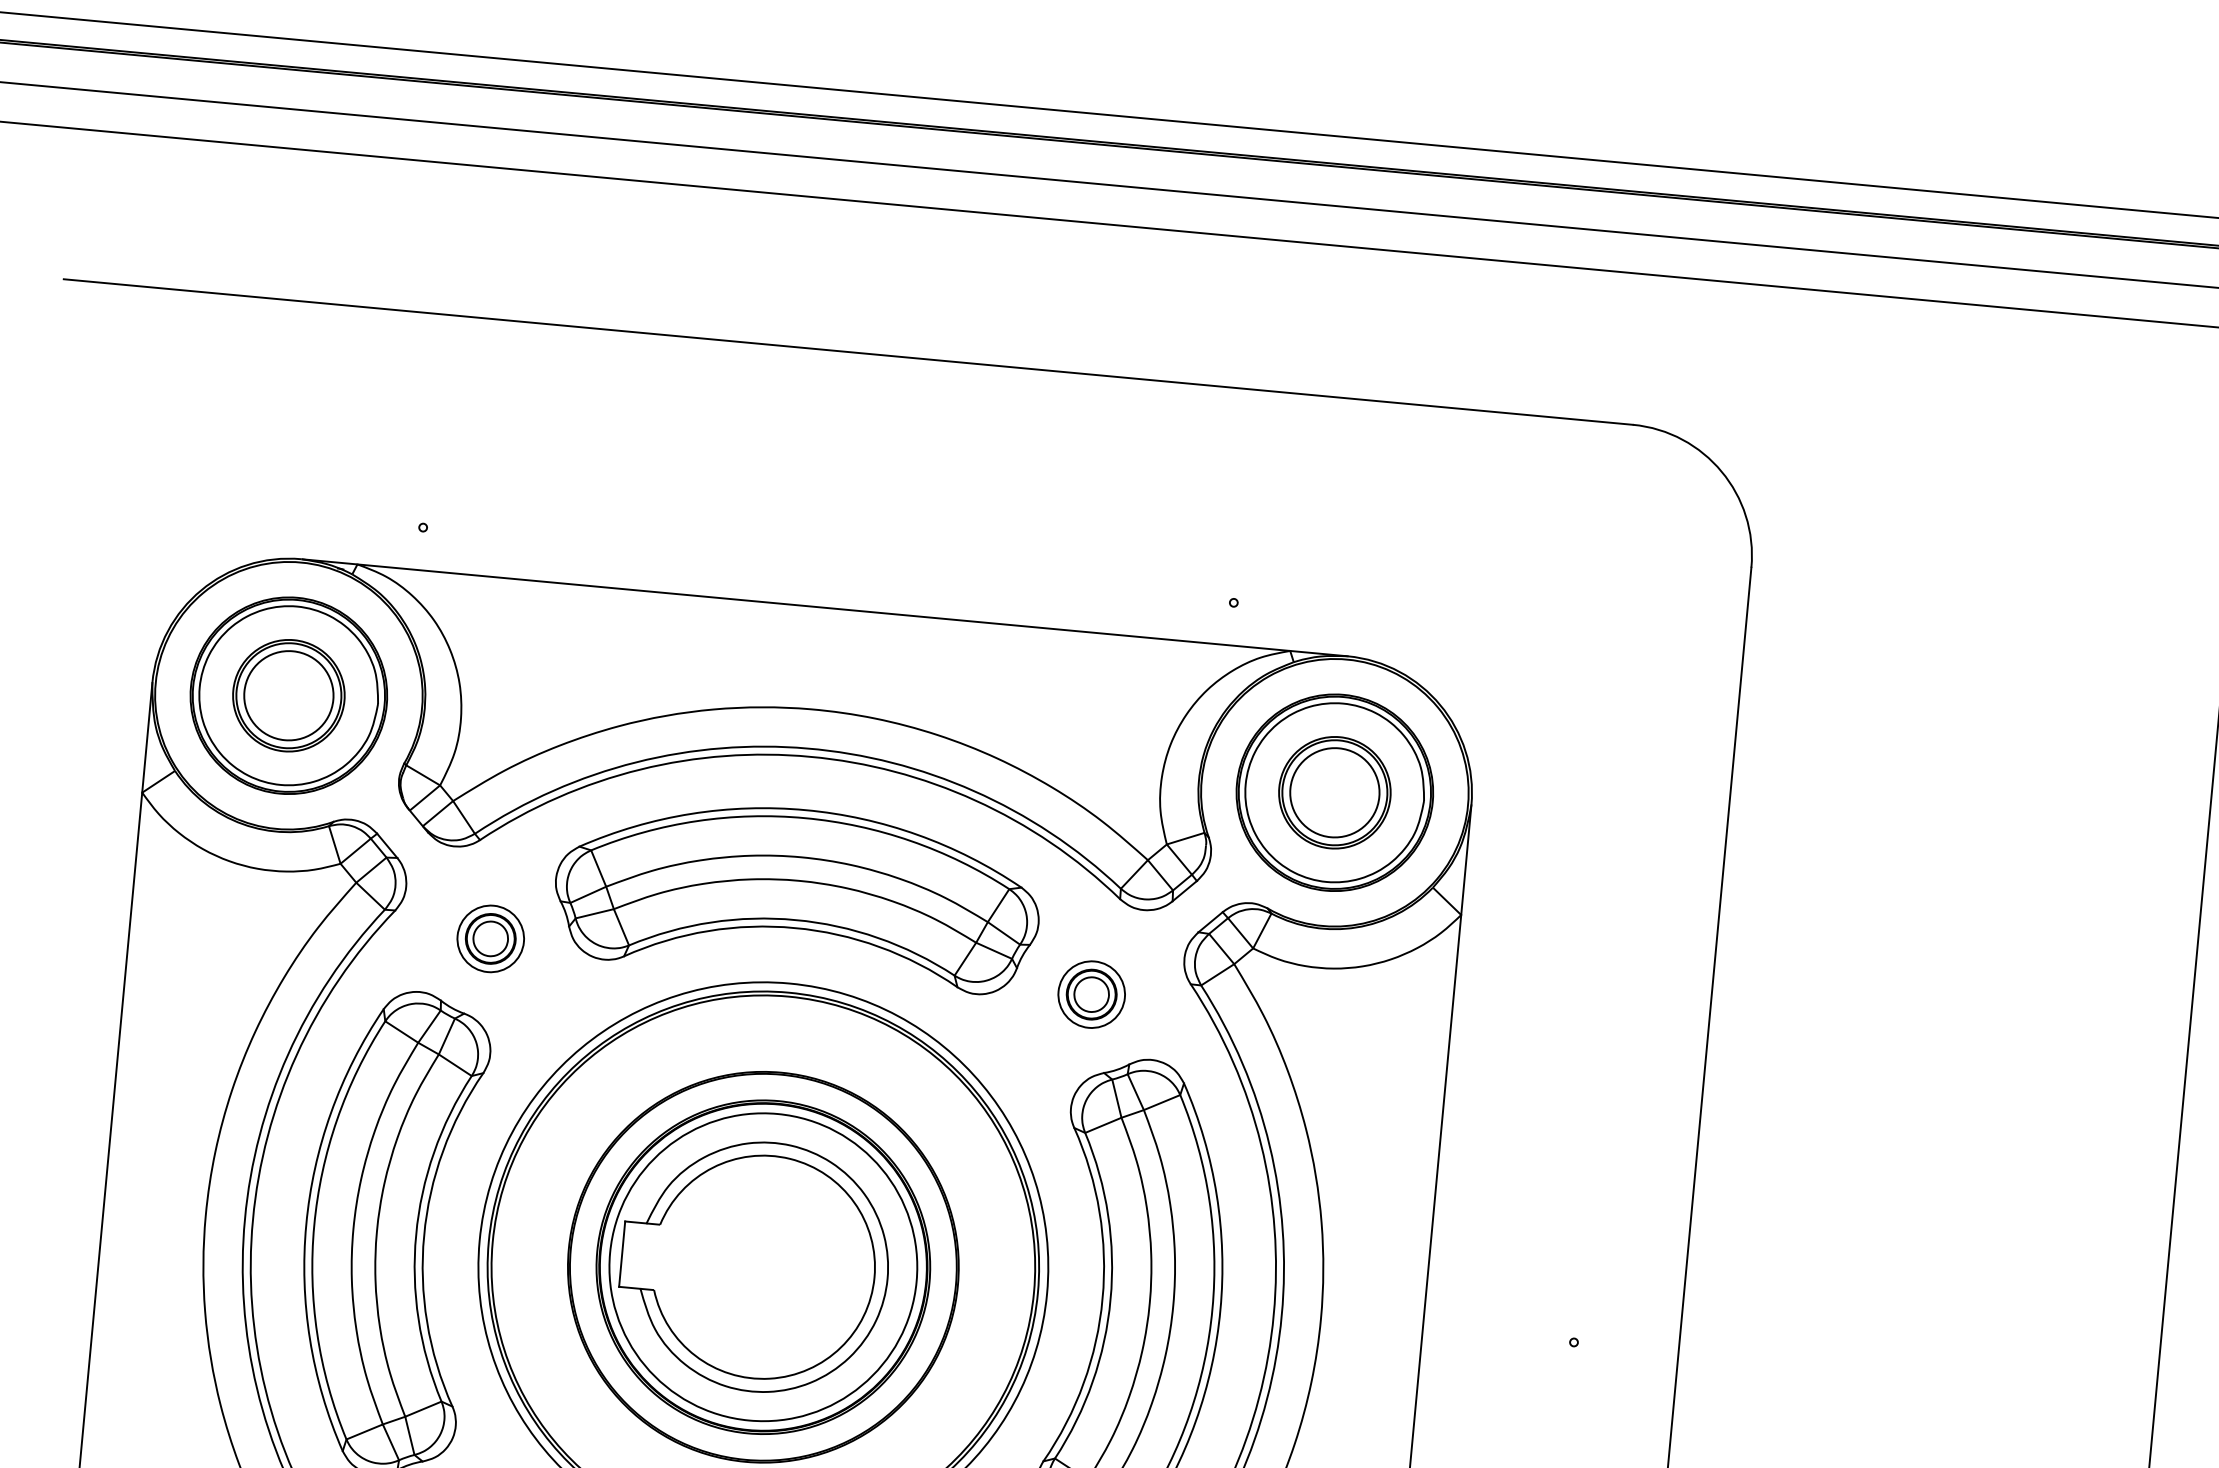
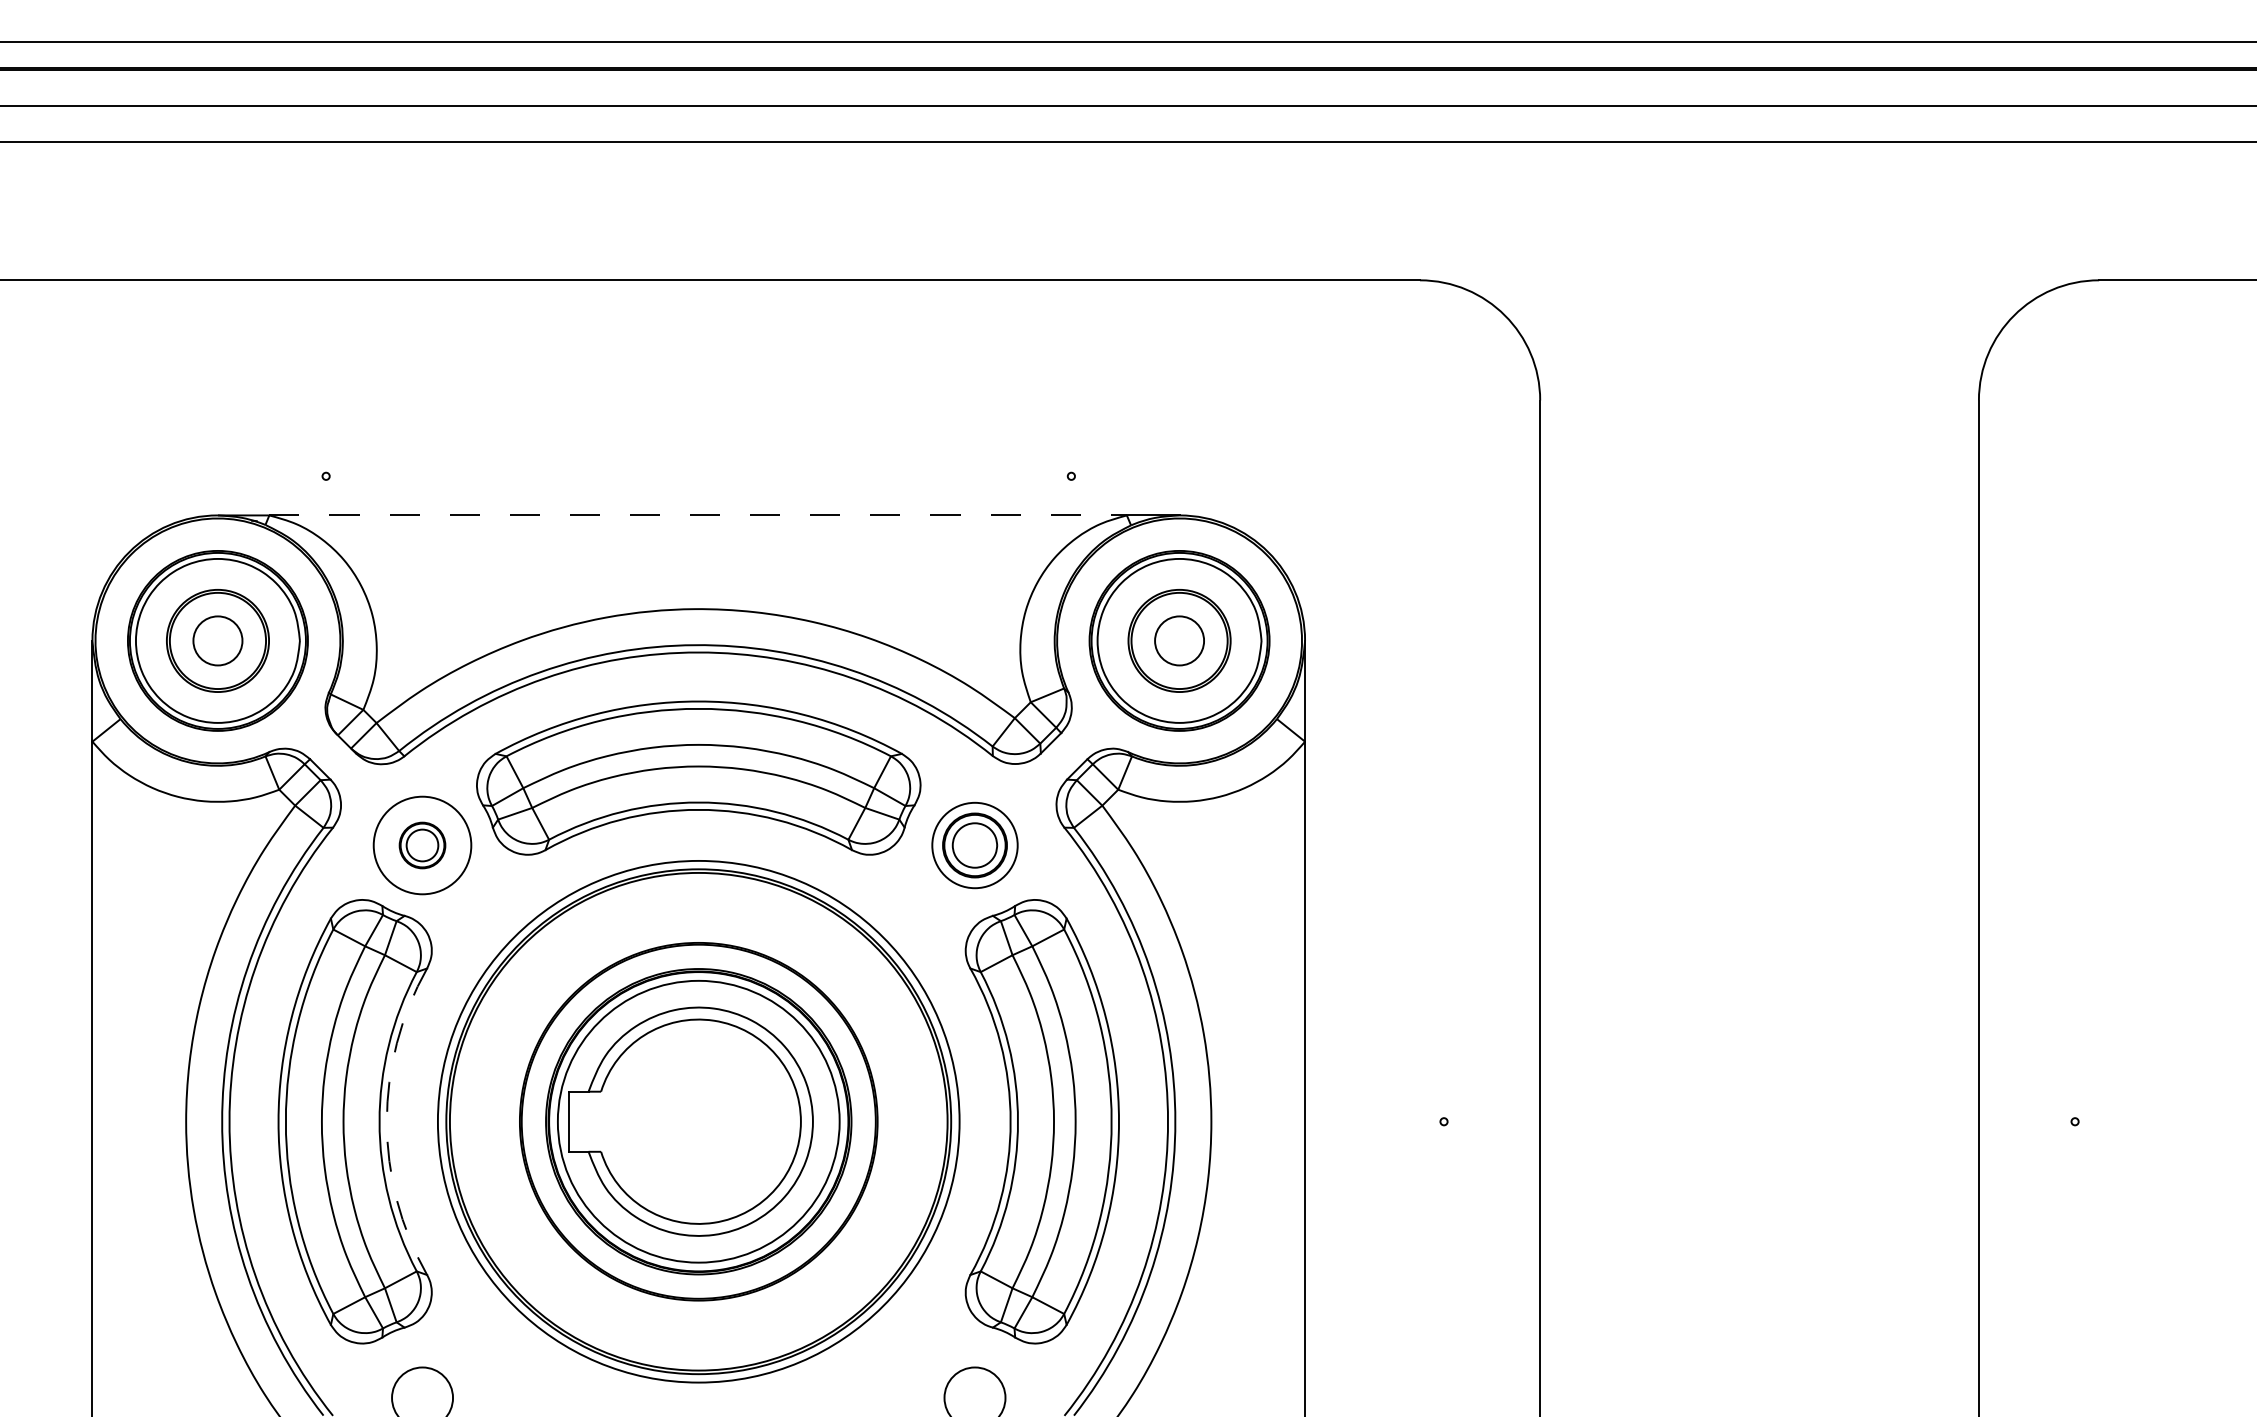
line: (824, 607) -> (698, 515), solid -> dashed
circle: (288, 695) -> (217, 640), size x0.6
circle: (1334, 792) -> (1179, 640), size x0.6
circle: (490, 938) -> (422, 845), size x1.6
part: (1091, 994) -> (974, 845), size x1.4
arc: (423, 1235) -> (386, 1121), solid -> dashed

